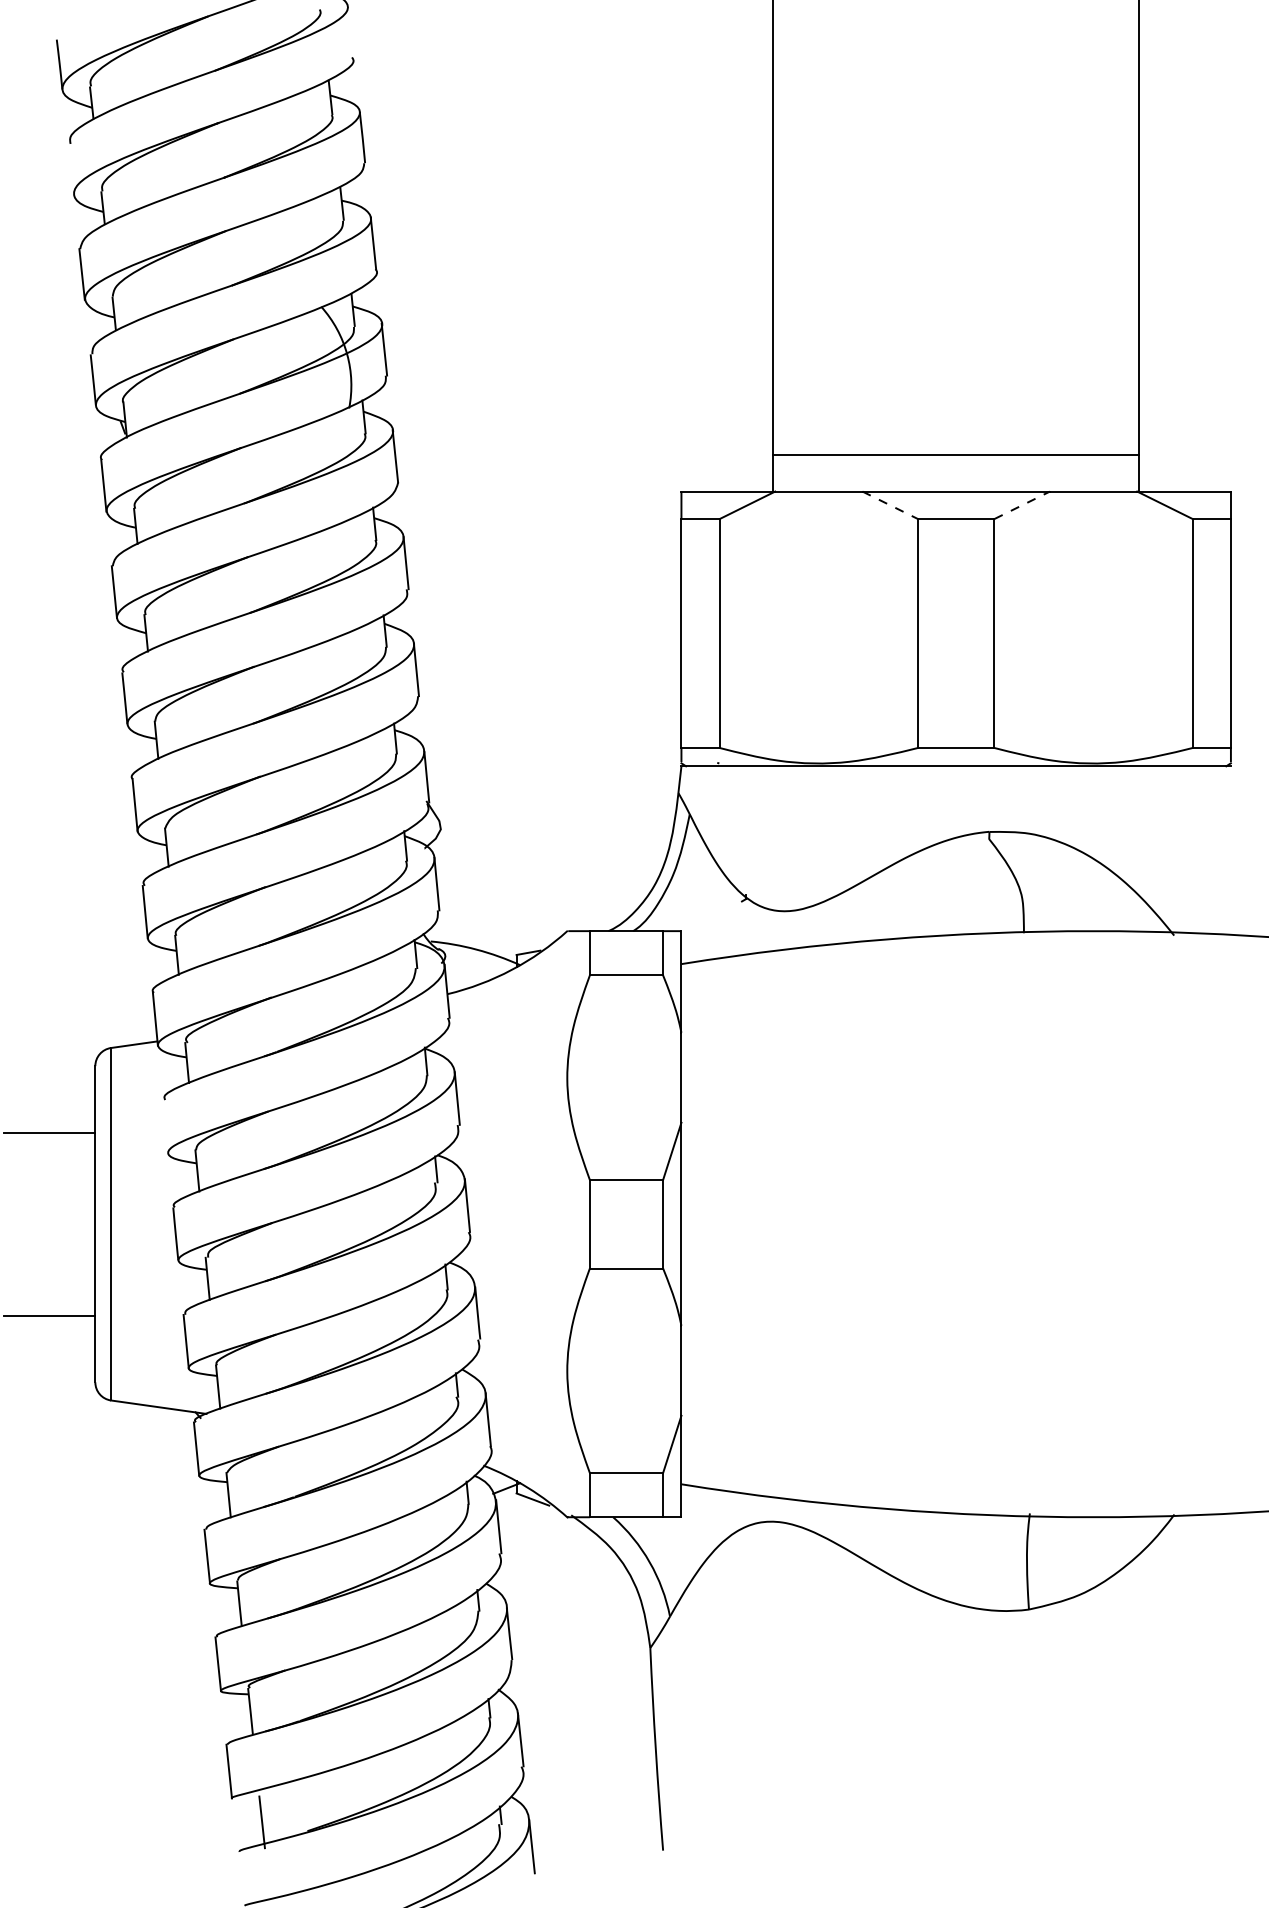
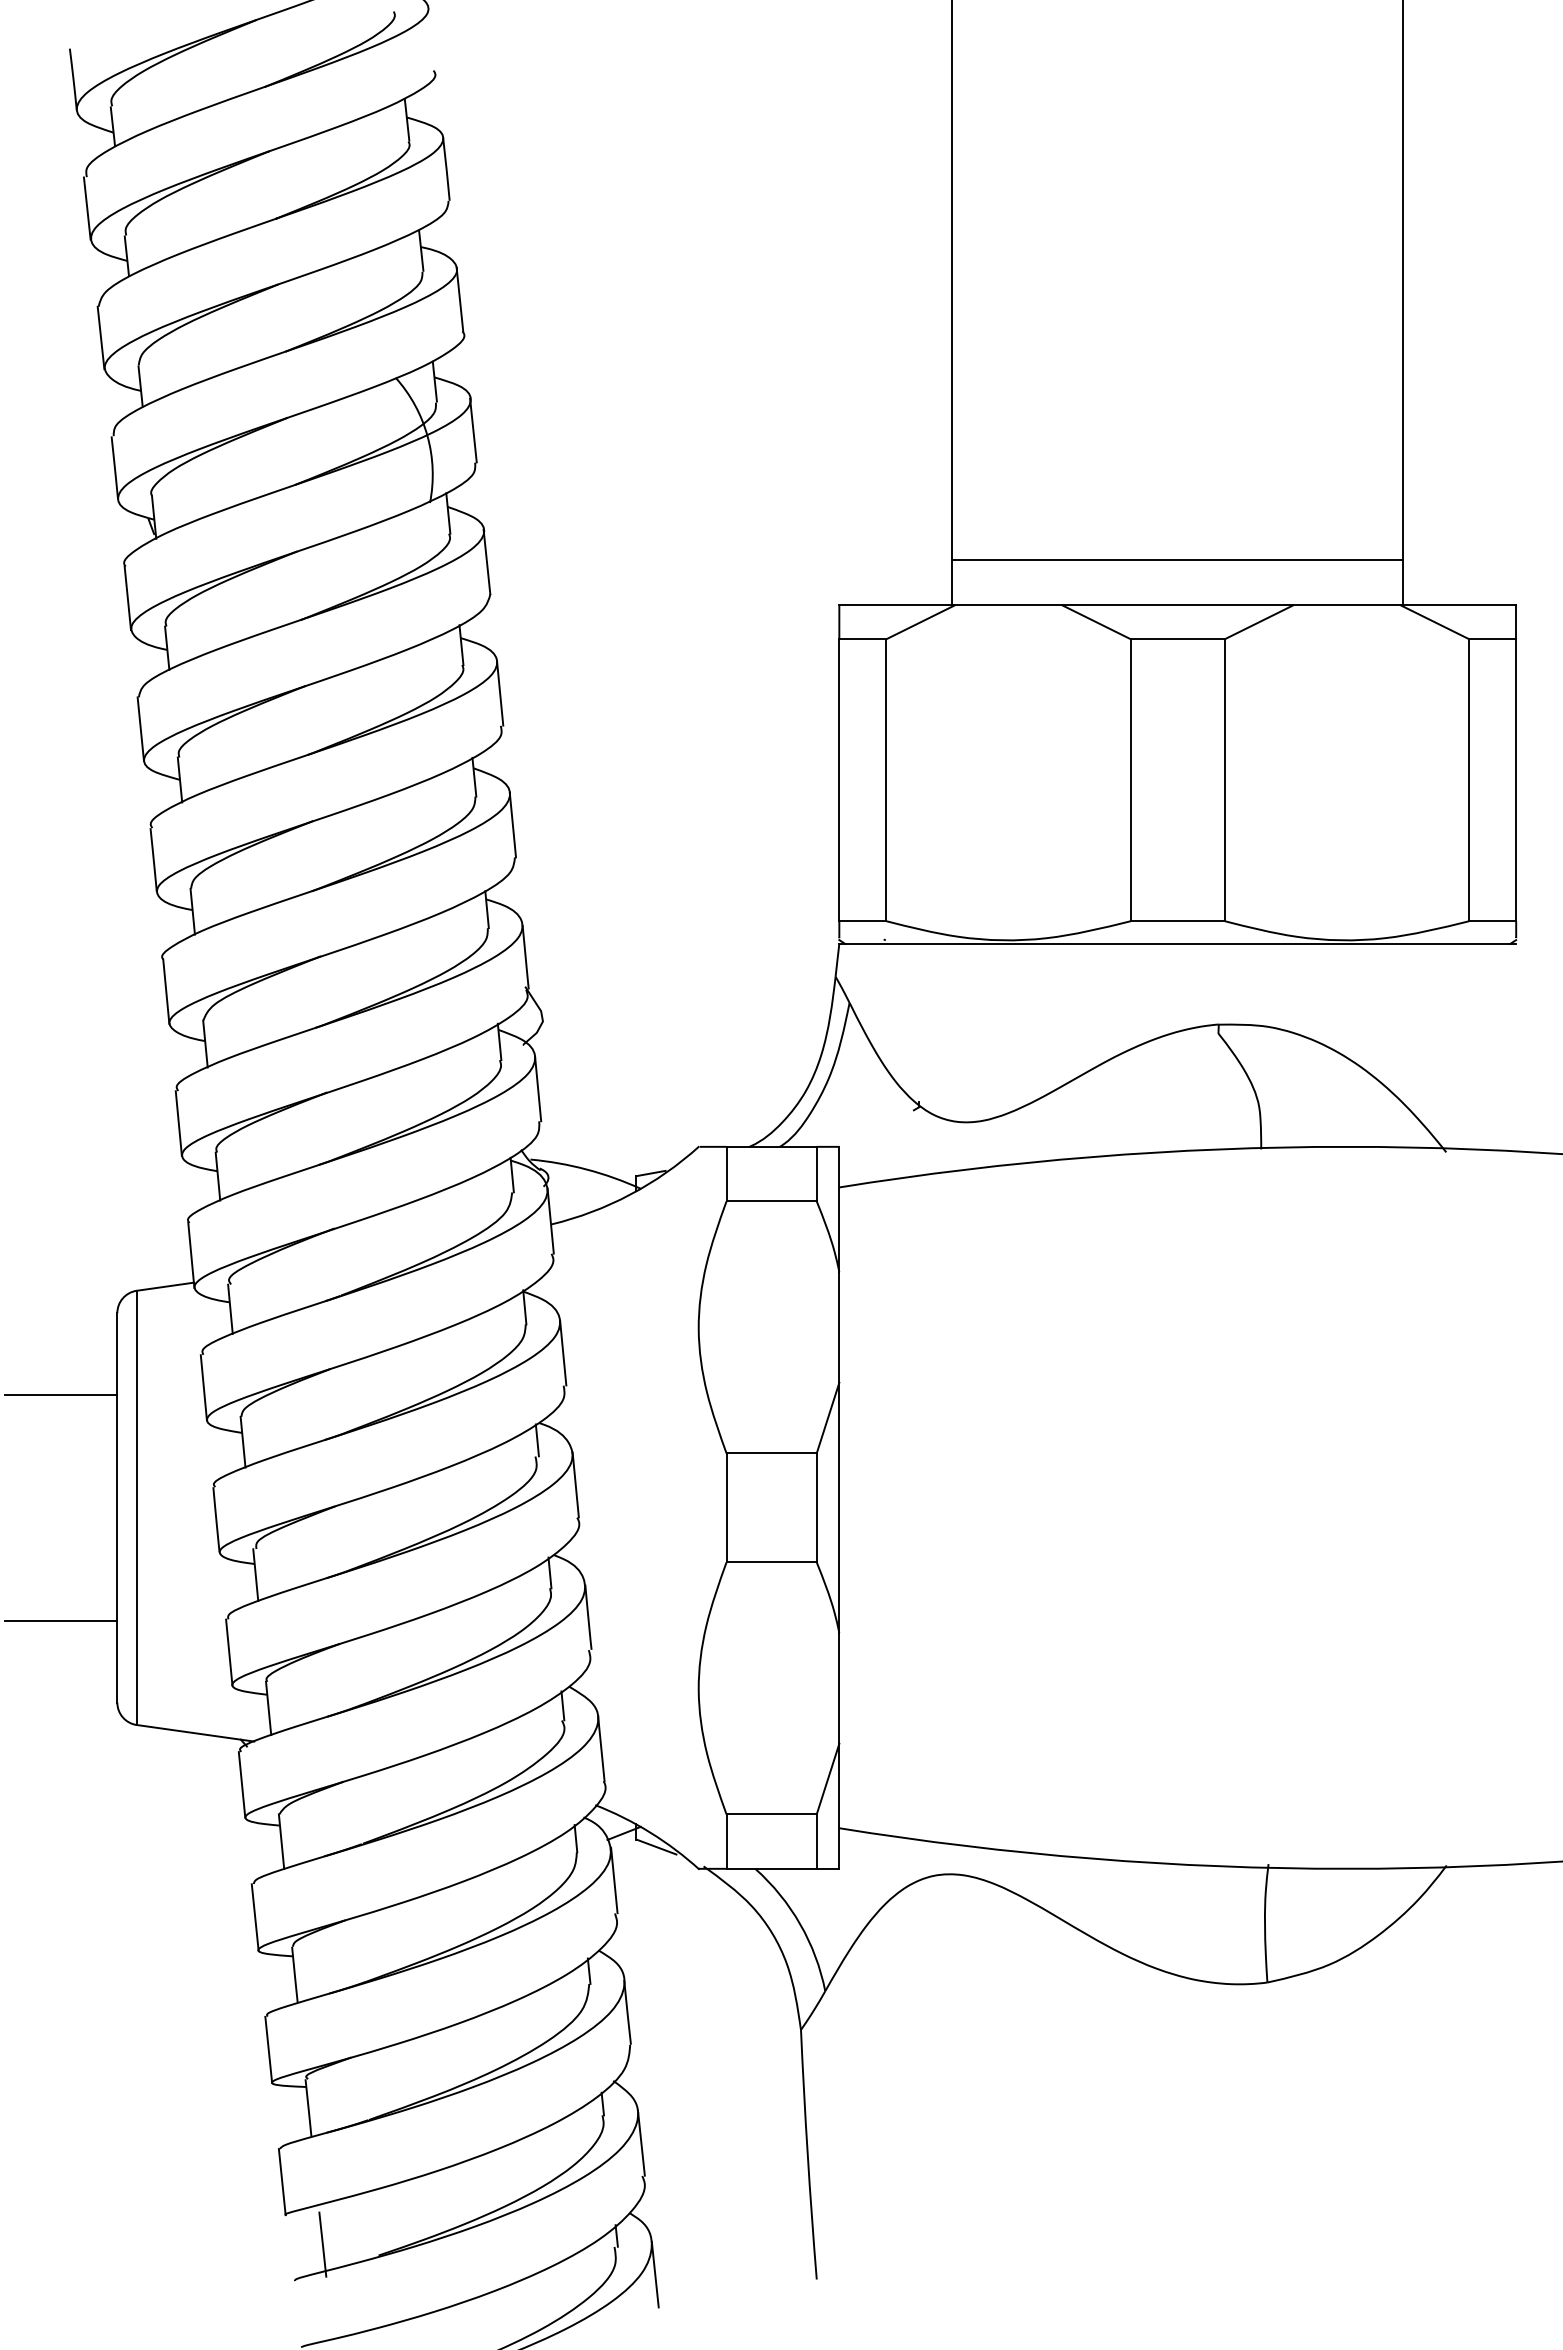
line: (70, 169) -> (86, 208), added
line: (890, 505) -> (1096, 622), dashed -> solid
line: (1022, 505) -> (1259, 622), dashed -> solid
line: (165, 1126) -> (203, 1387), added

